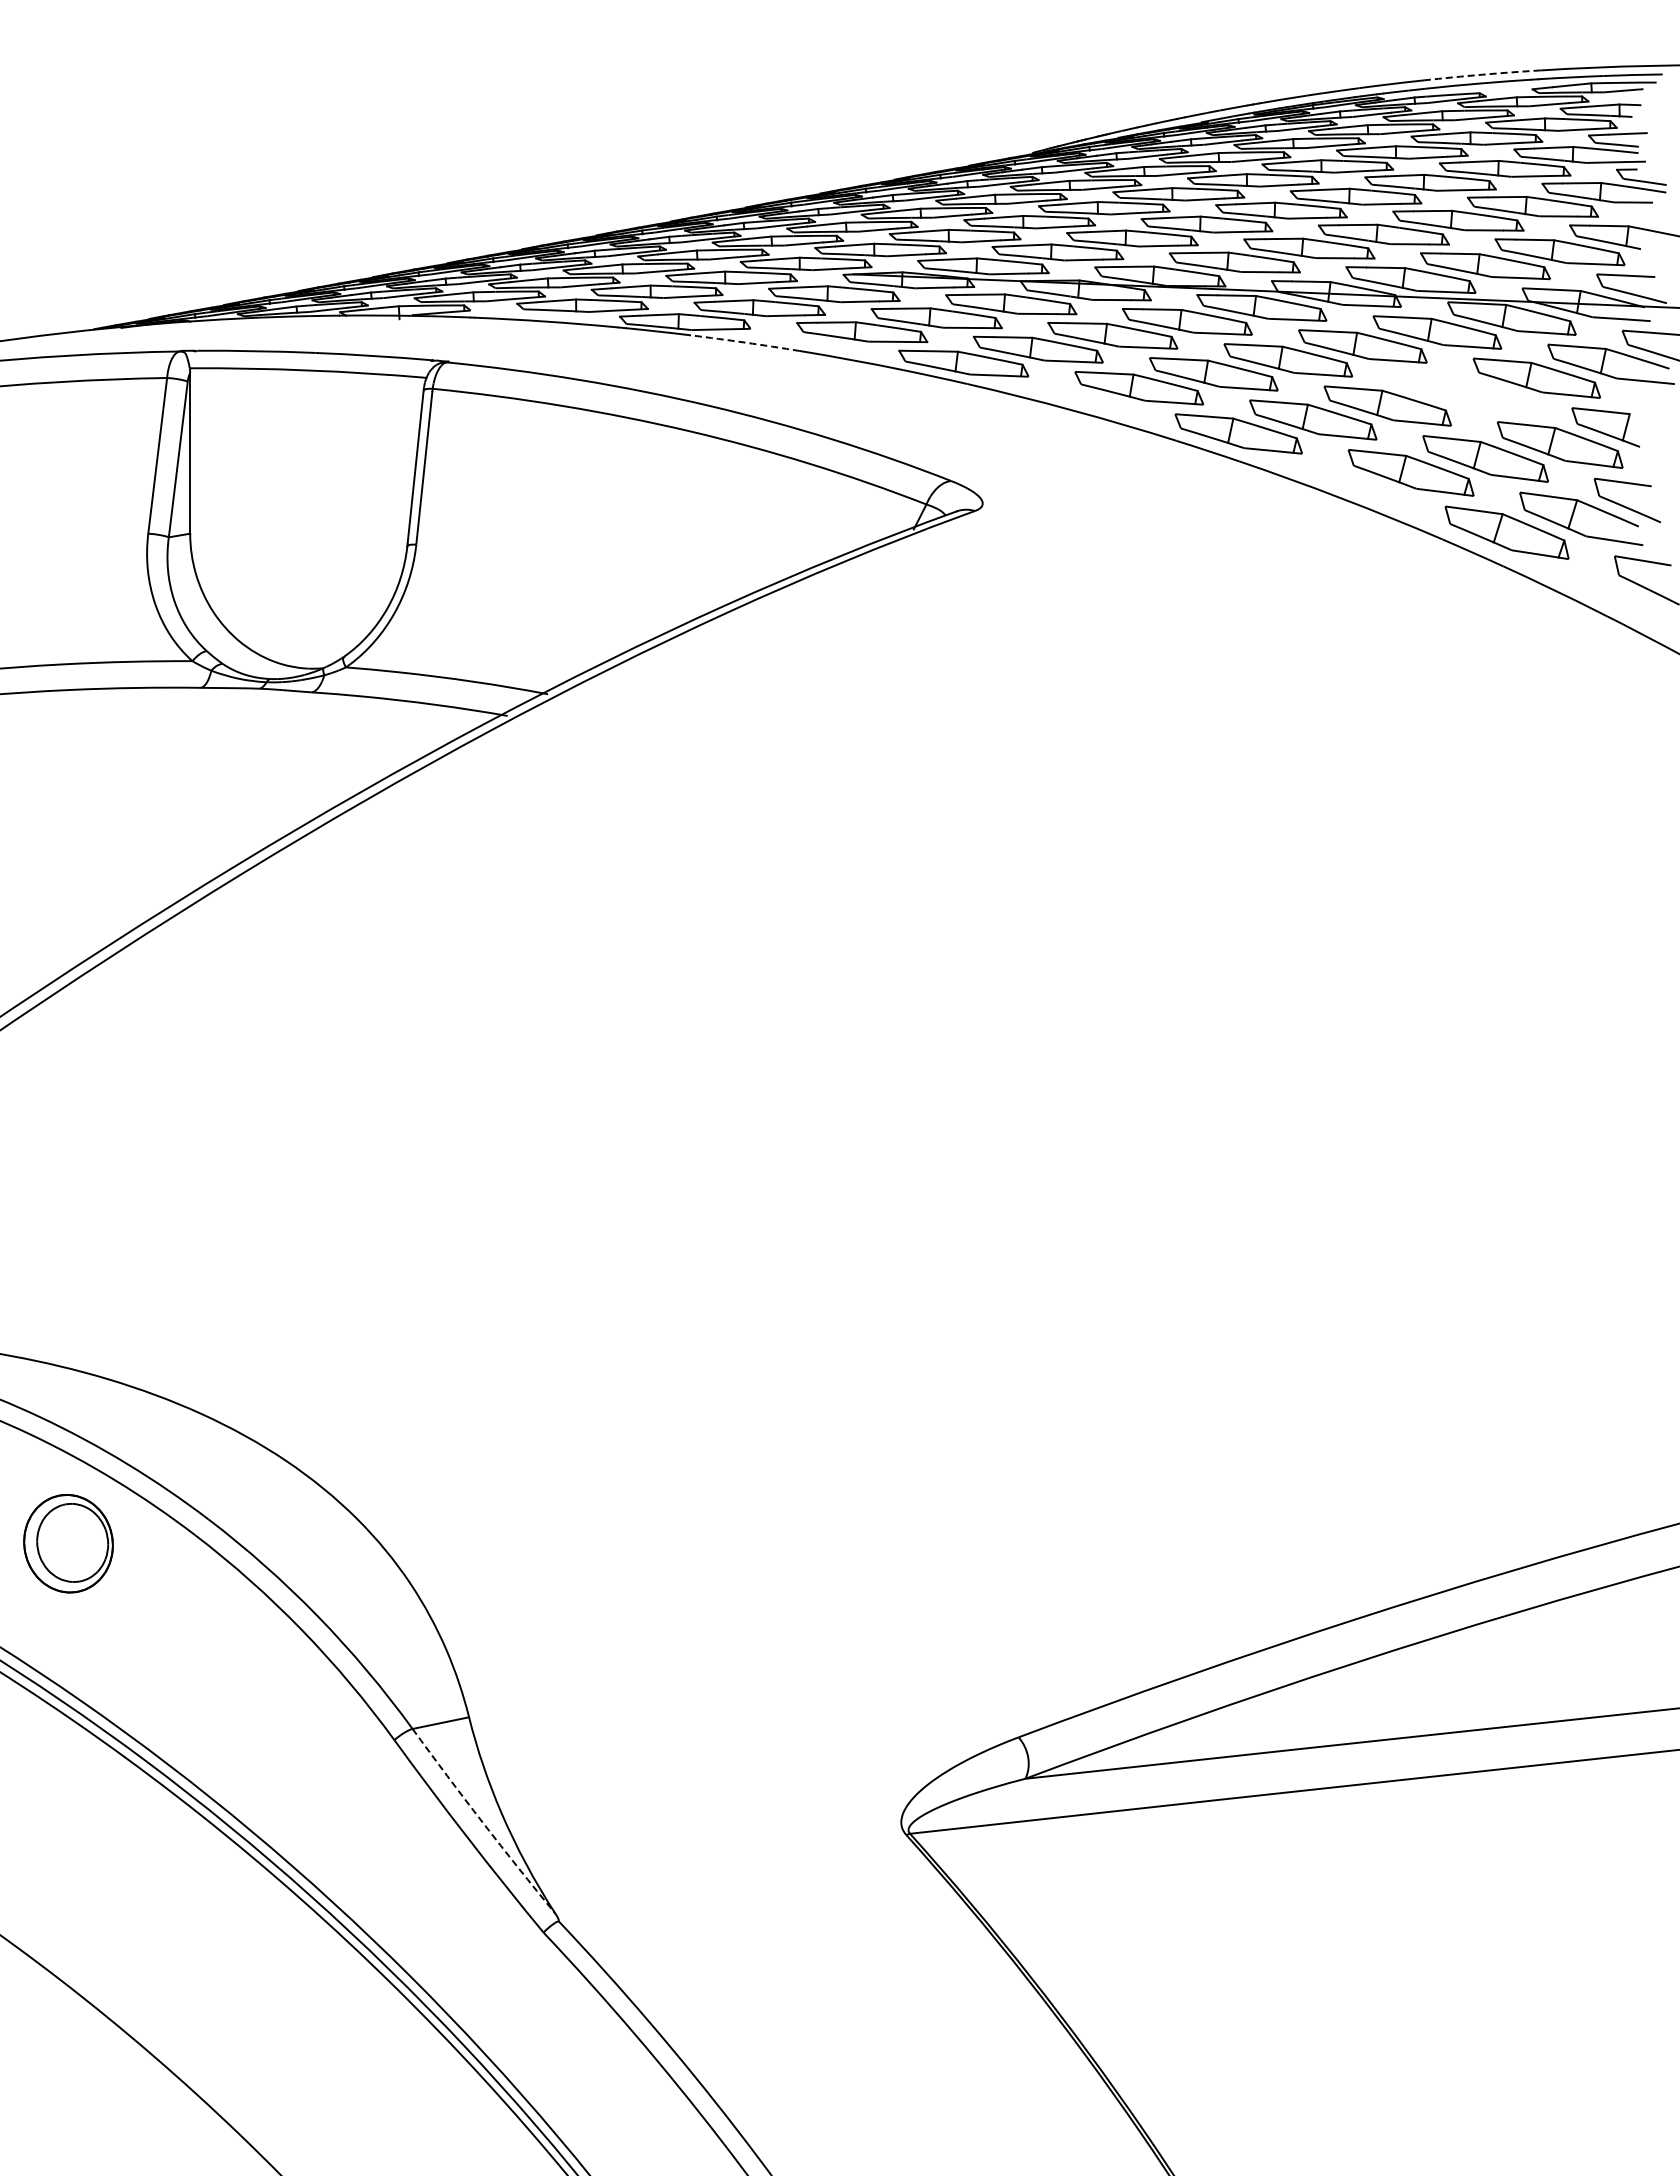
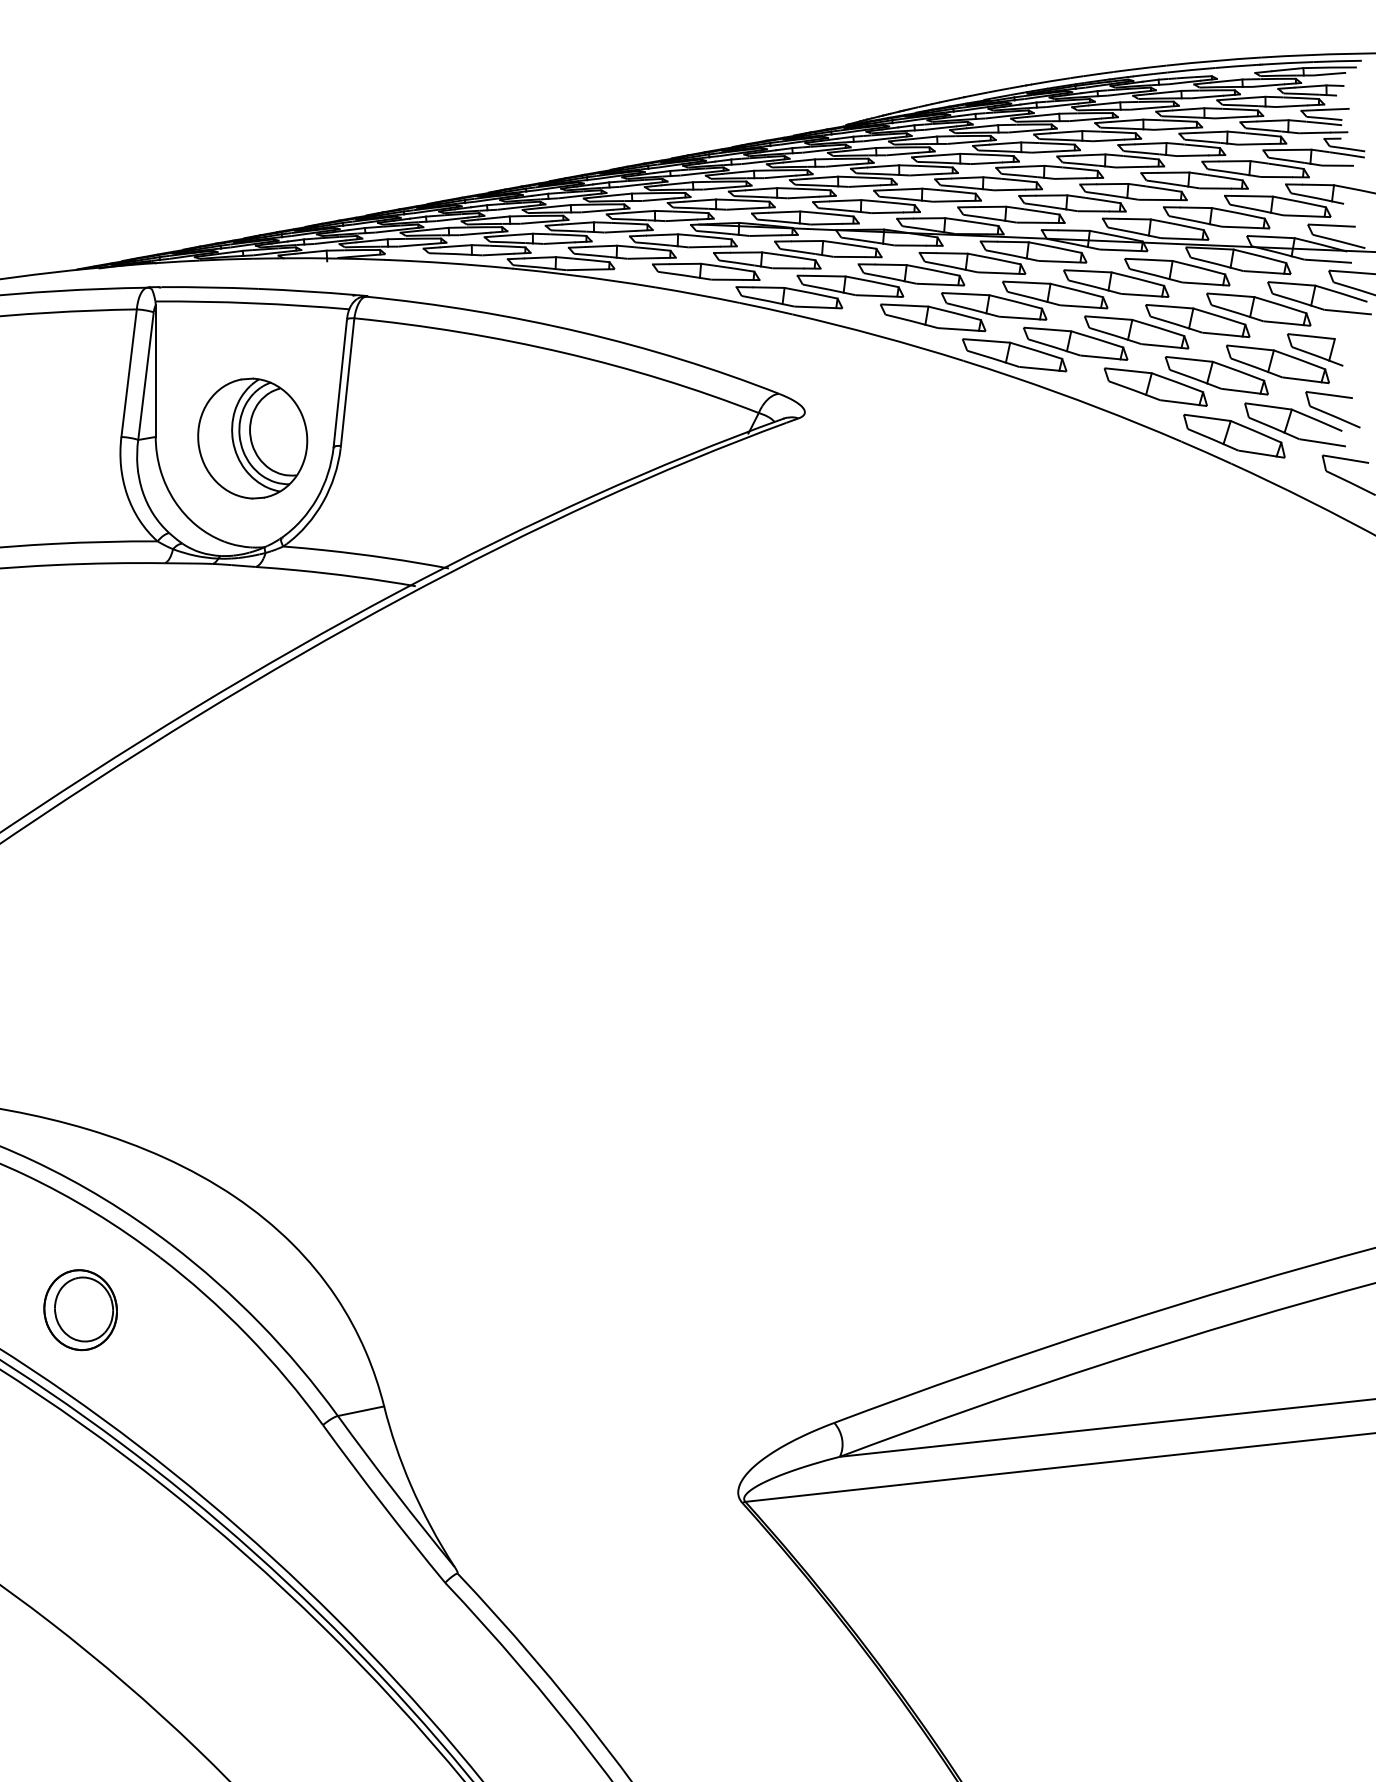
arc: (1482, 74) -> (1214, 60), dashed -> solid
arc: (745, 342) -> (610, 280), dashed -> solid
part: (1462, 391) -> (1197, 320), added
part: (308, 535) -> (252, 438), added
part: (68, 1543) -> (80, 1309), moved
arc: (482, 1822) -> (395, 1492), dashed -> solid

